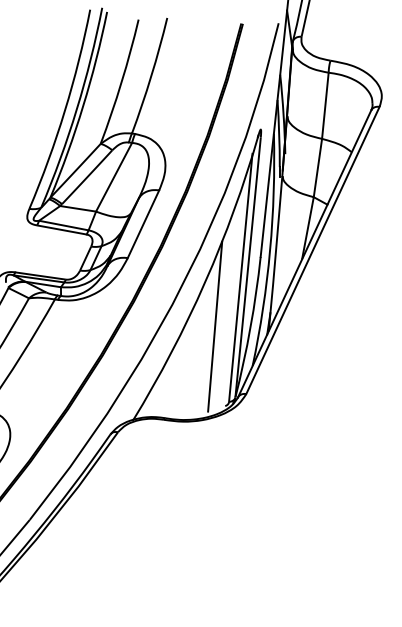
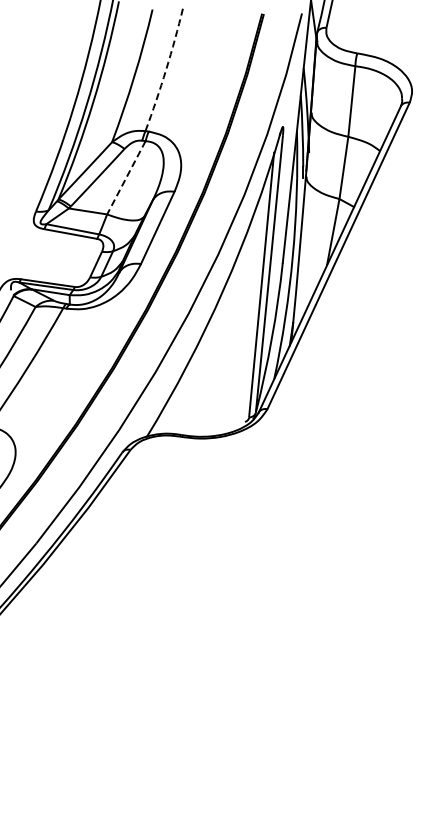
arc: (151, 75) -> (166, 69), solid -> dashed
line: (114, 177) -> (126, 178), solid -> dashed
line: (214, 326) -> (233, 336), removed

